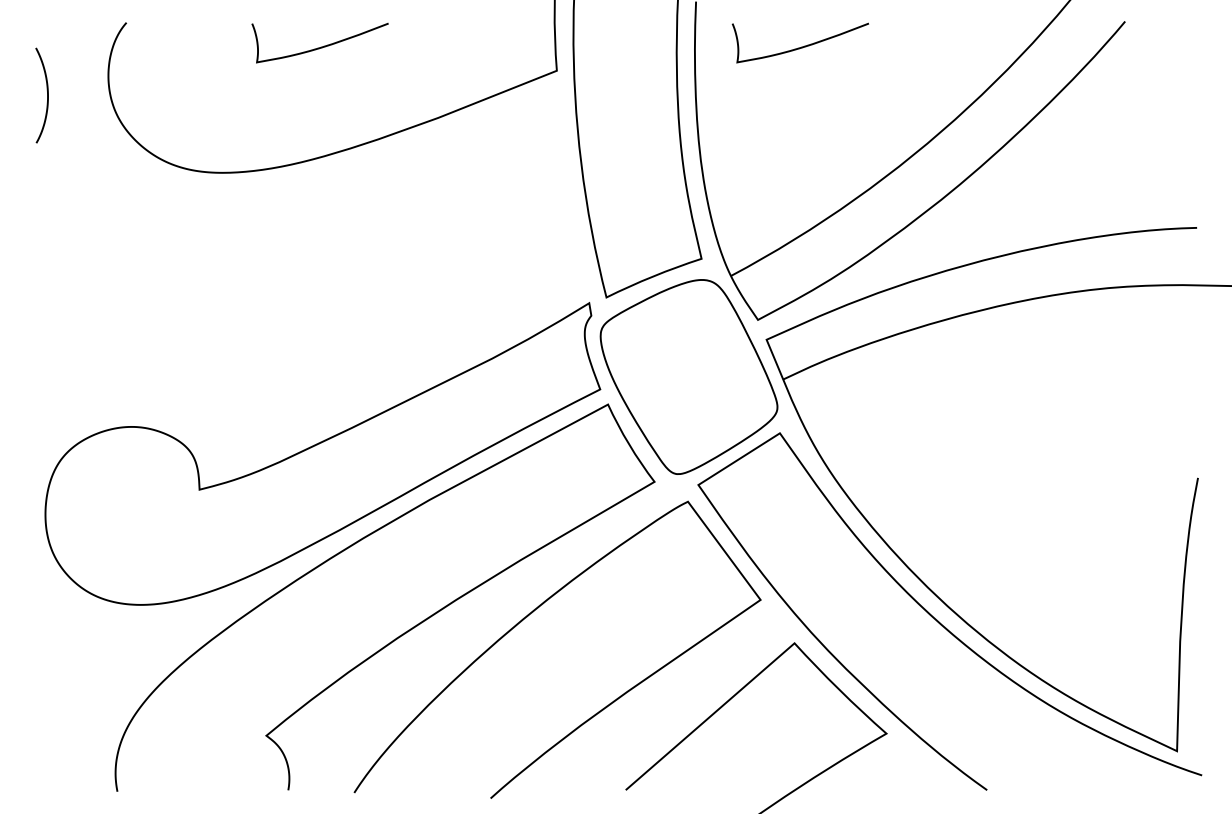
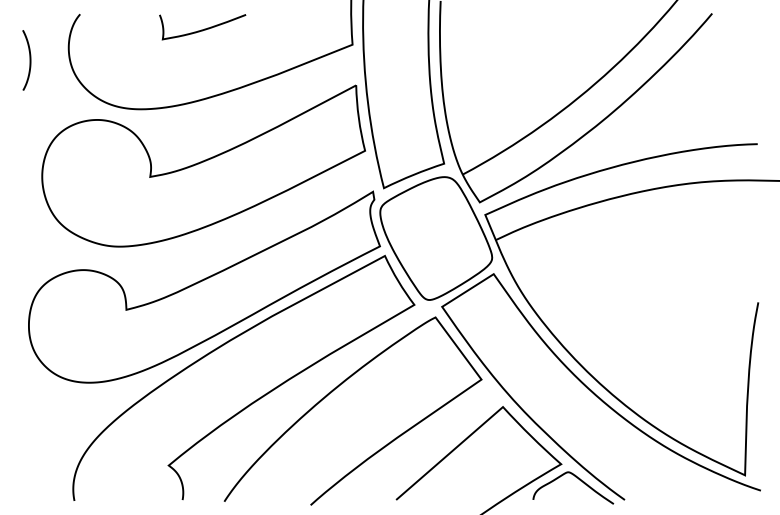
curve: (800, 46) -> (506, 29), removed
part: (321, 261) -> (203, 165), added
curve: (915, 759) -> (579, 480), added

